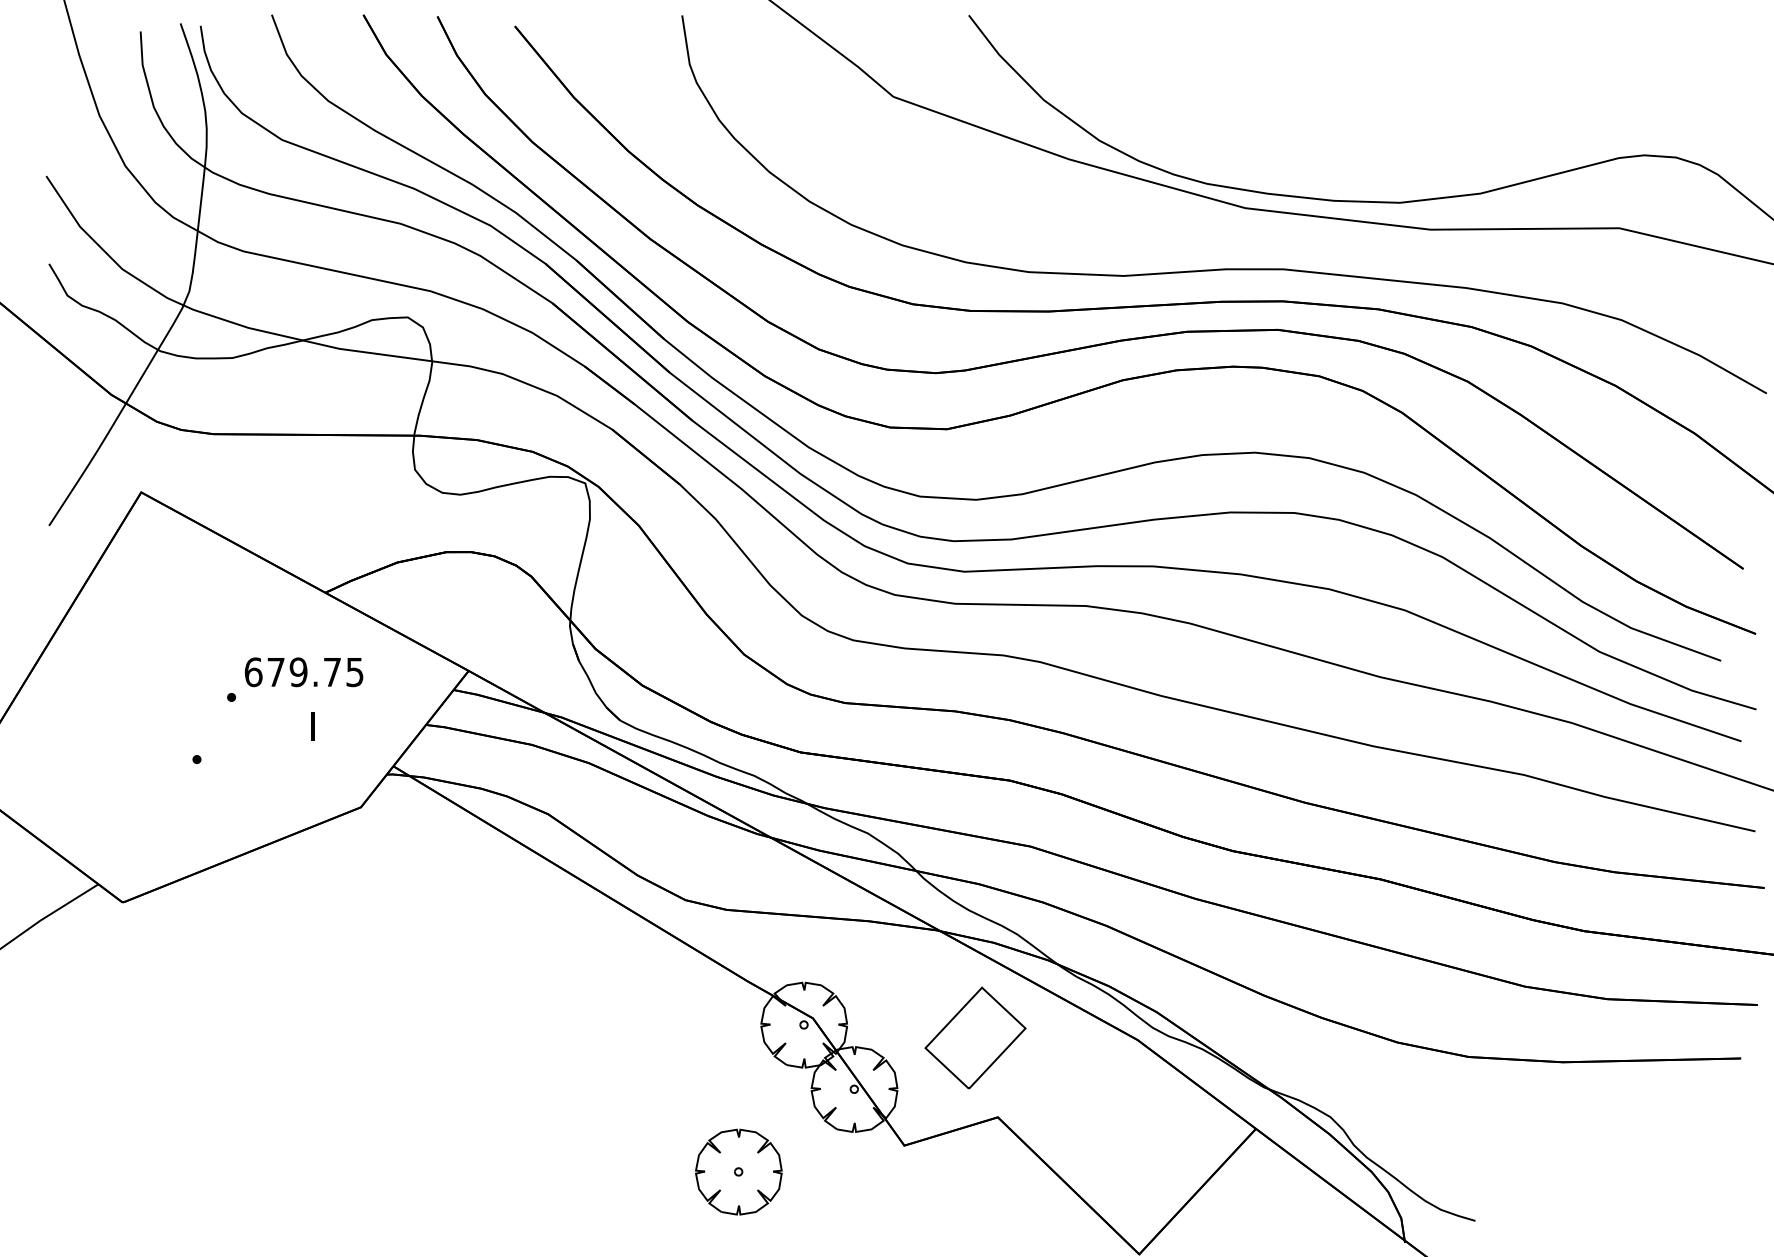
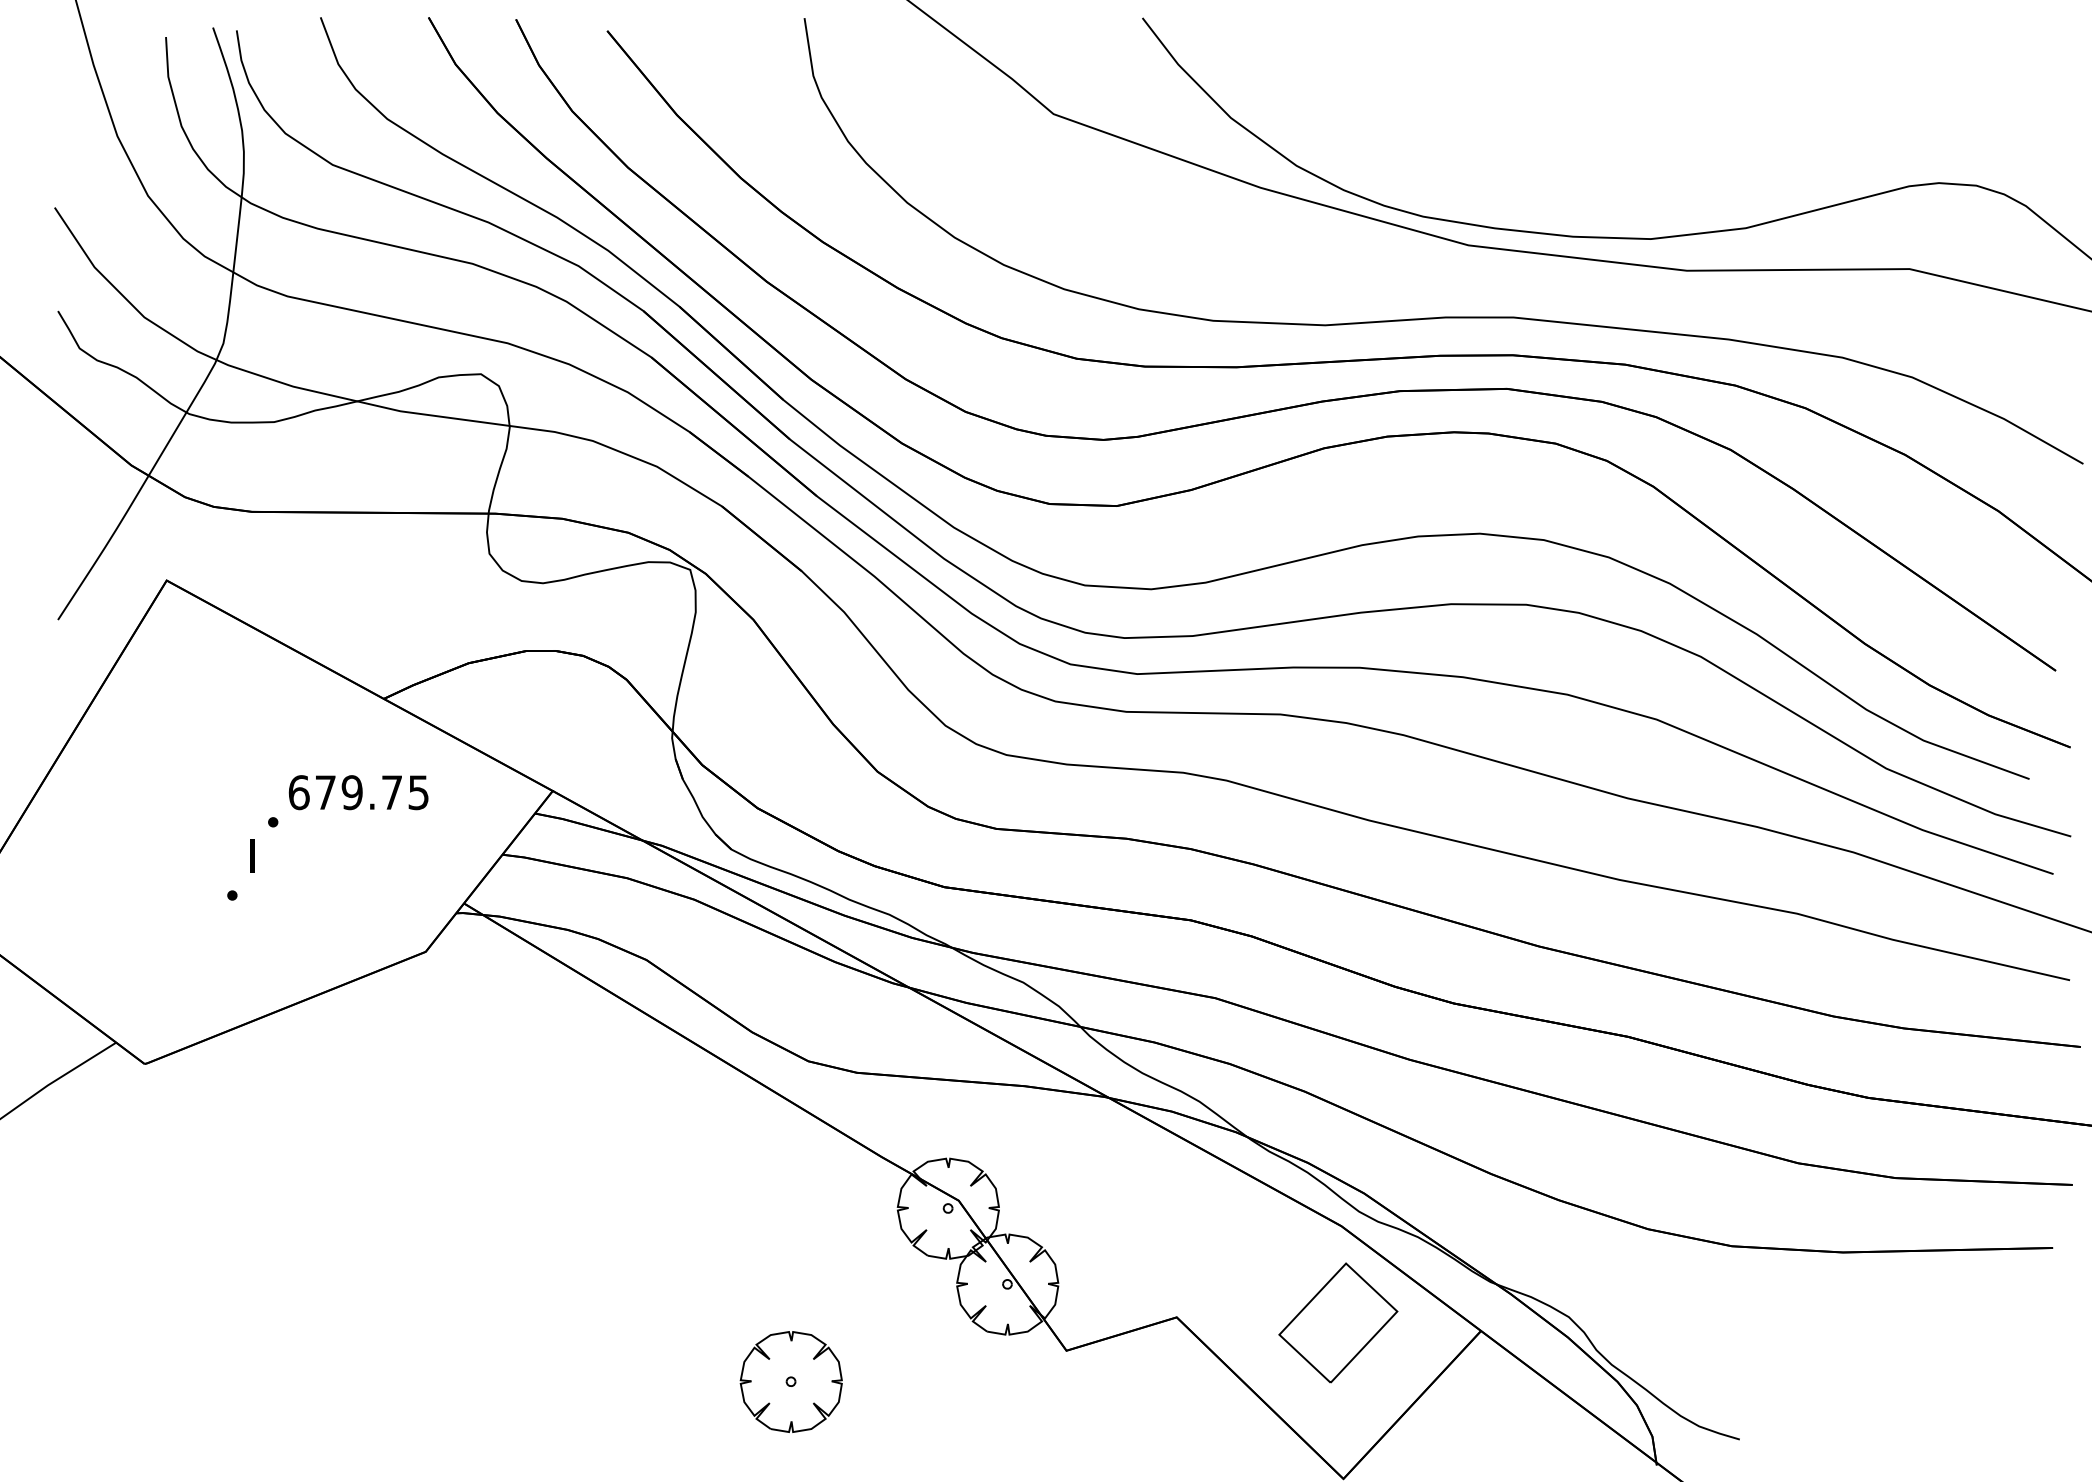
text: (313, 725) -> (252, 855), moved
part: (975, 1037) -> (1338, 1322), moved
part: (738, 1171) -> (790, 1381), moved

